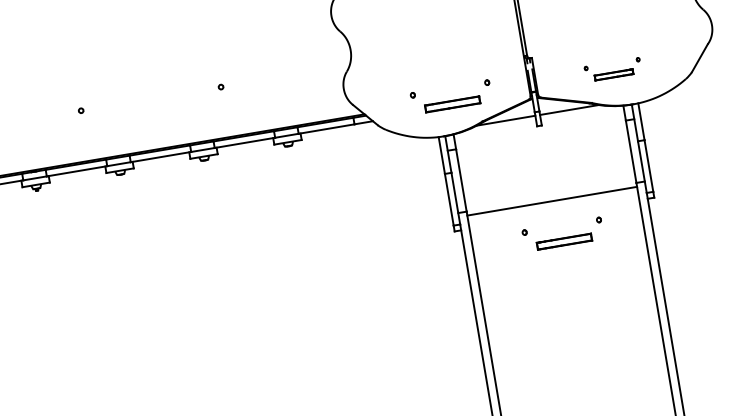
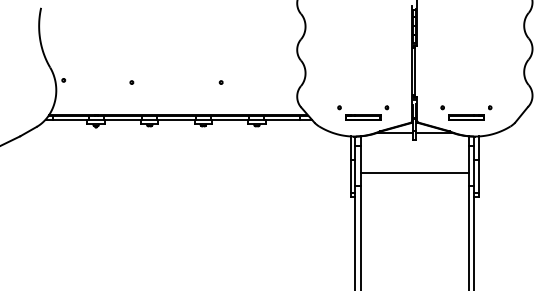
part: (613, 69) -> (466, 112), size x1.43
line: (551, 201) -> (414, 173), moved
part: (563, 233) -> (418, 209), removed

